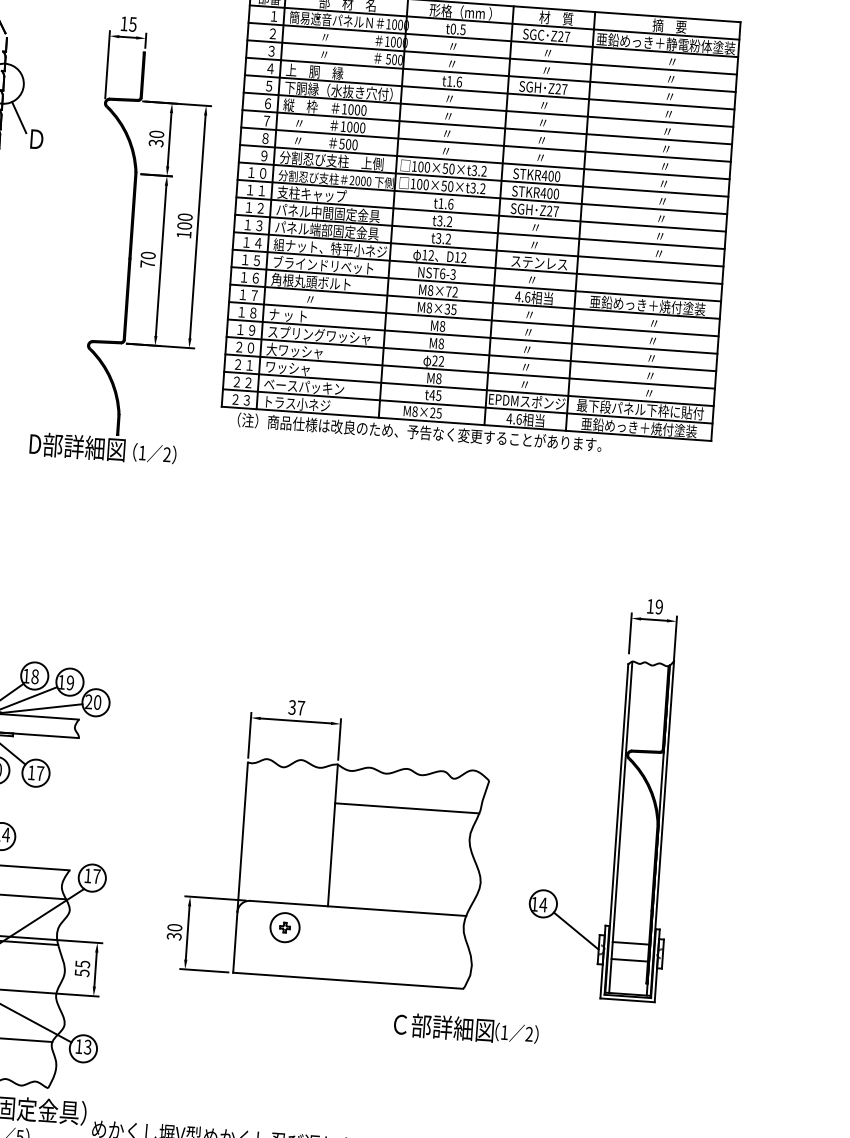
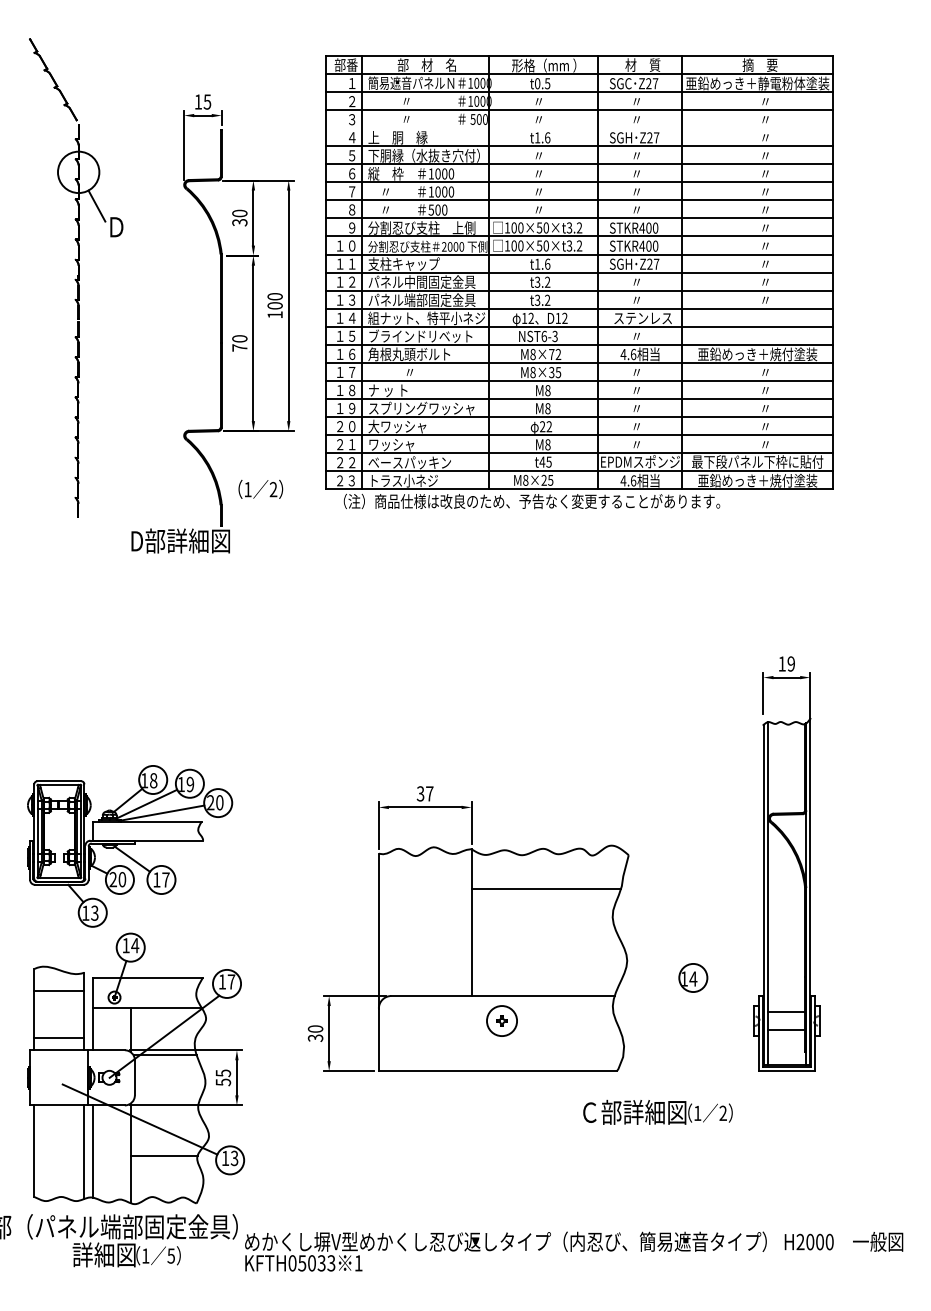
line: (490, 75) -> (579, 128), removed
text: (154, 452) -> (260, 488), moved
part: (284, 927) -> (501, 1020), moved
line: (575, 930) -> (728, 1003), removed
text: (465, 1028) -> (657, 1111), moved

